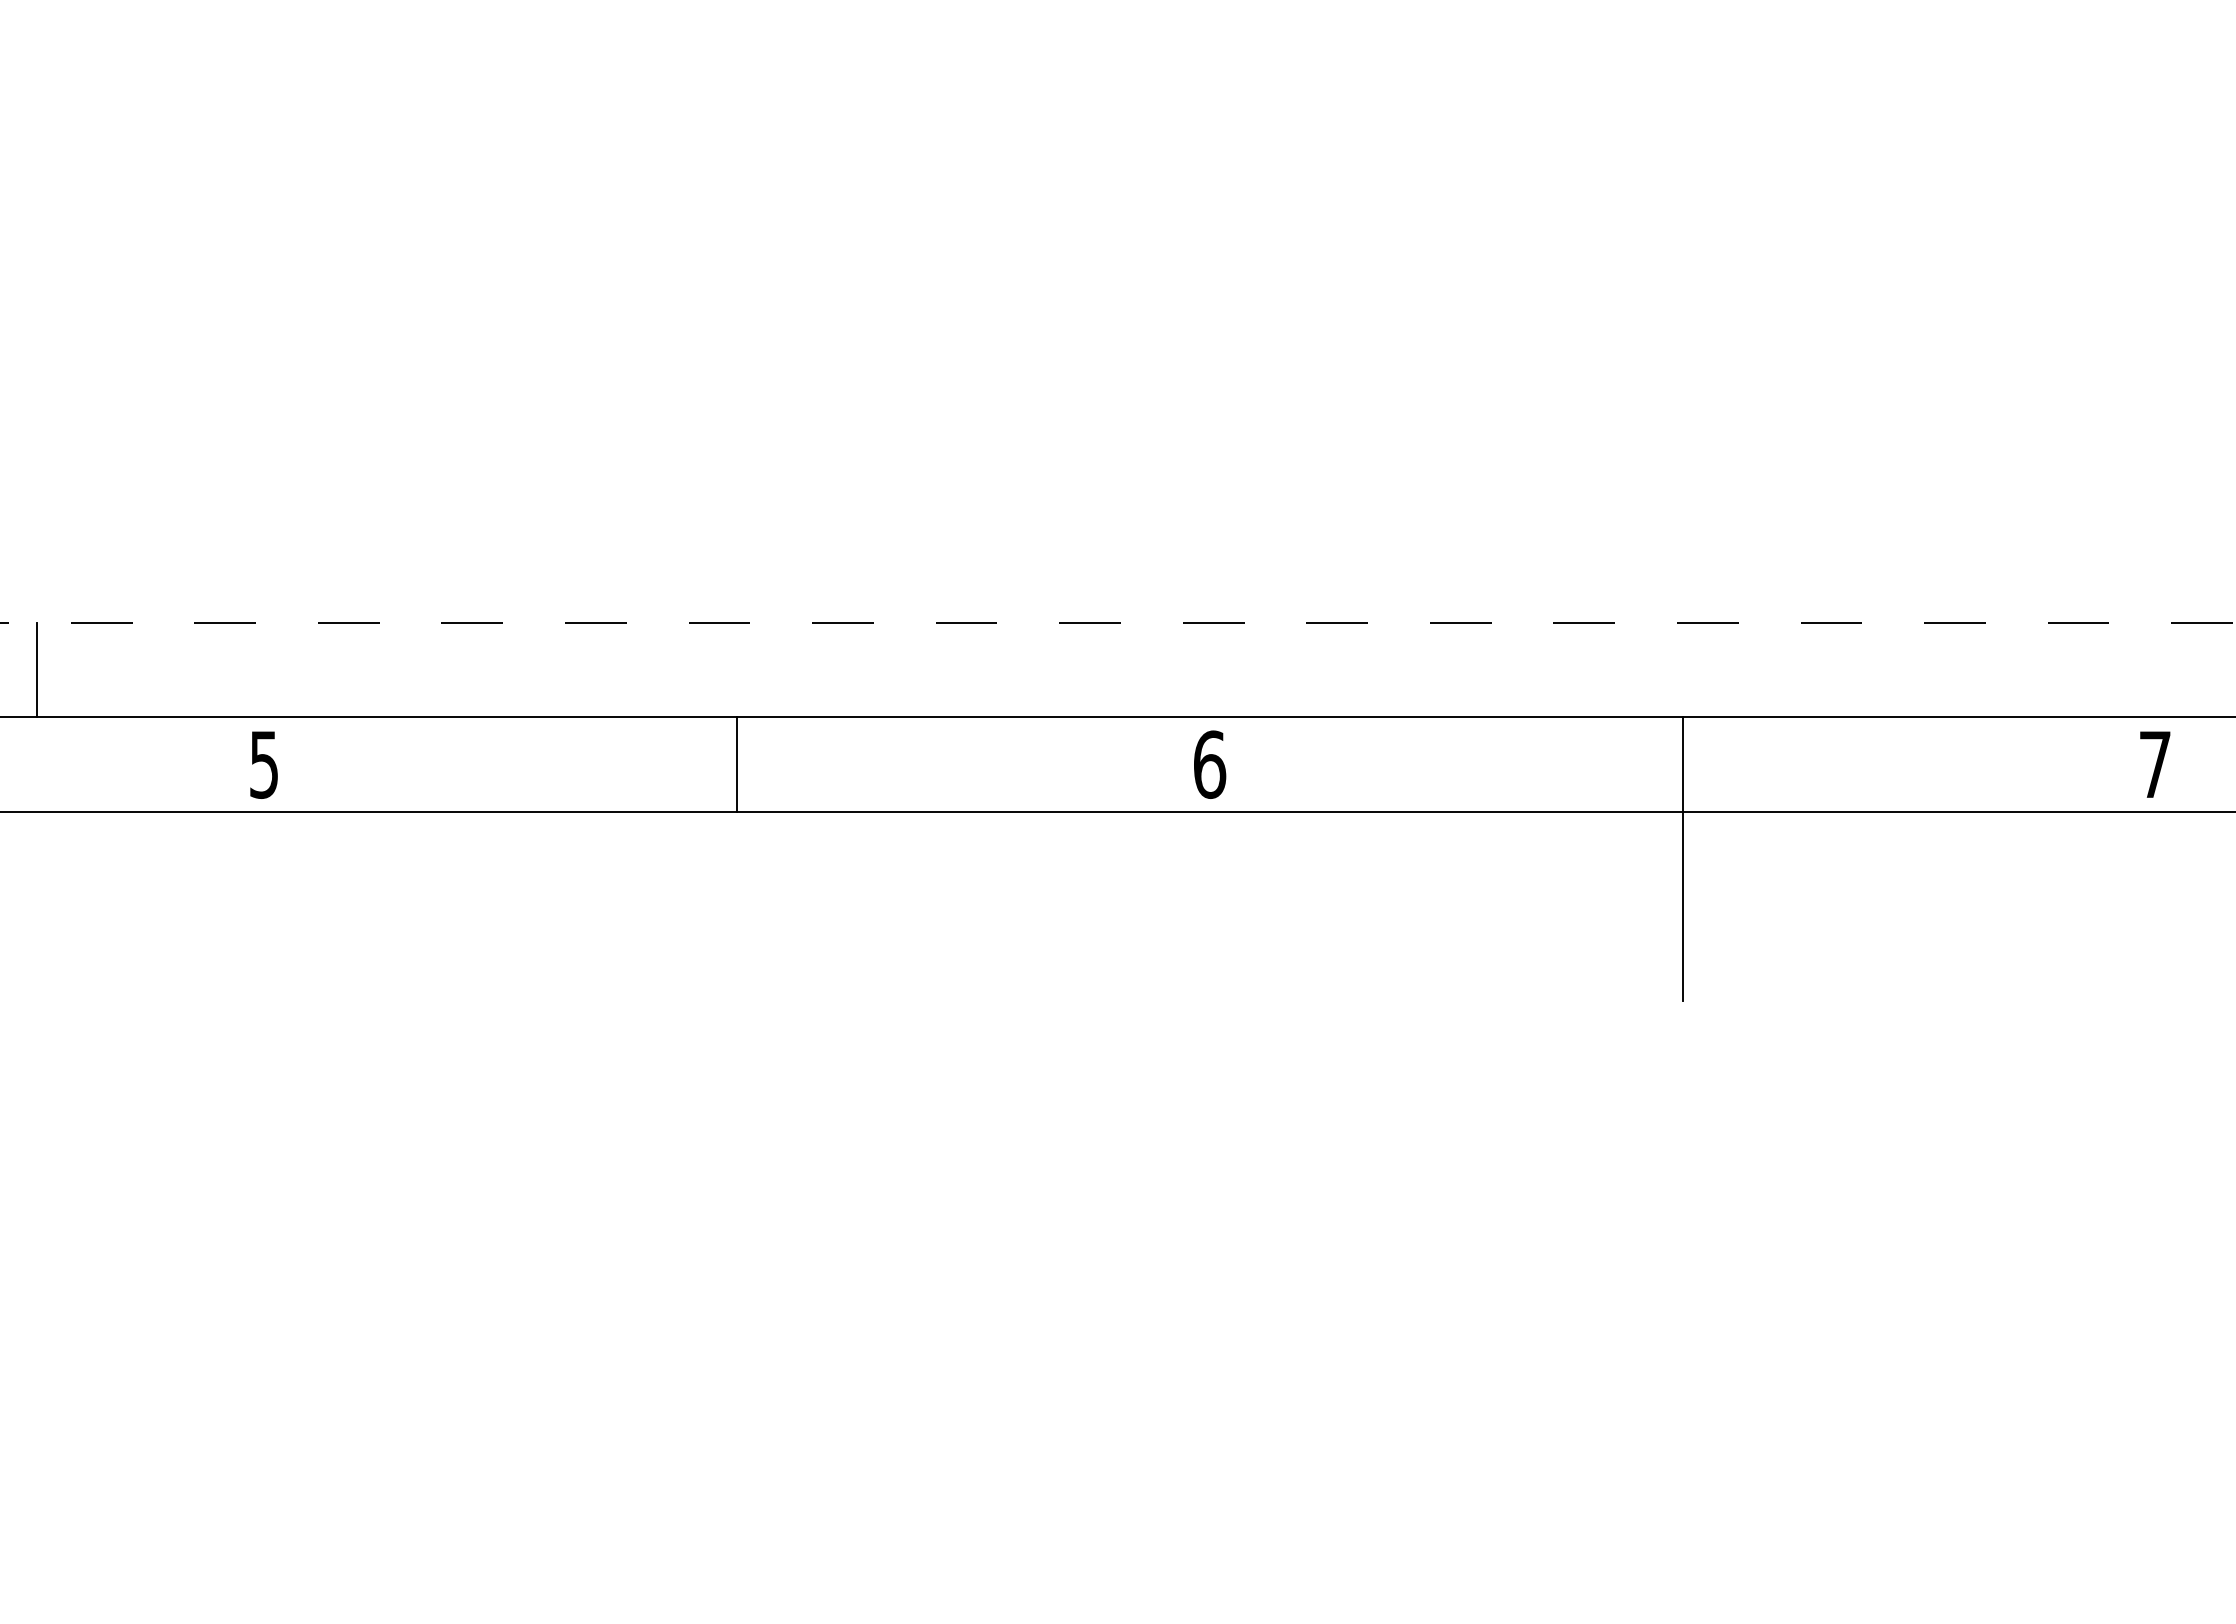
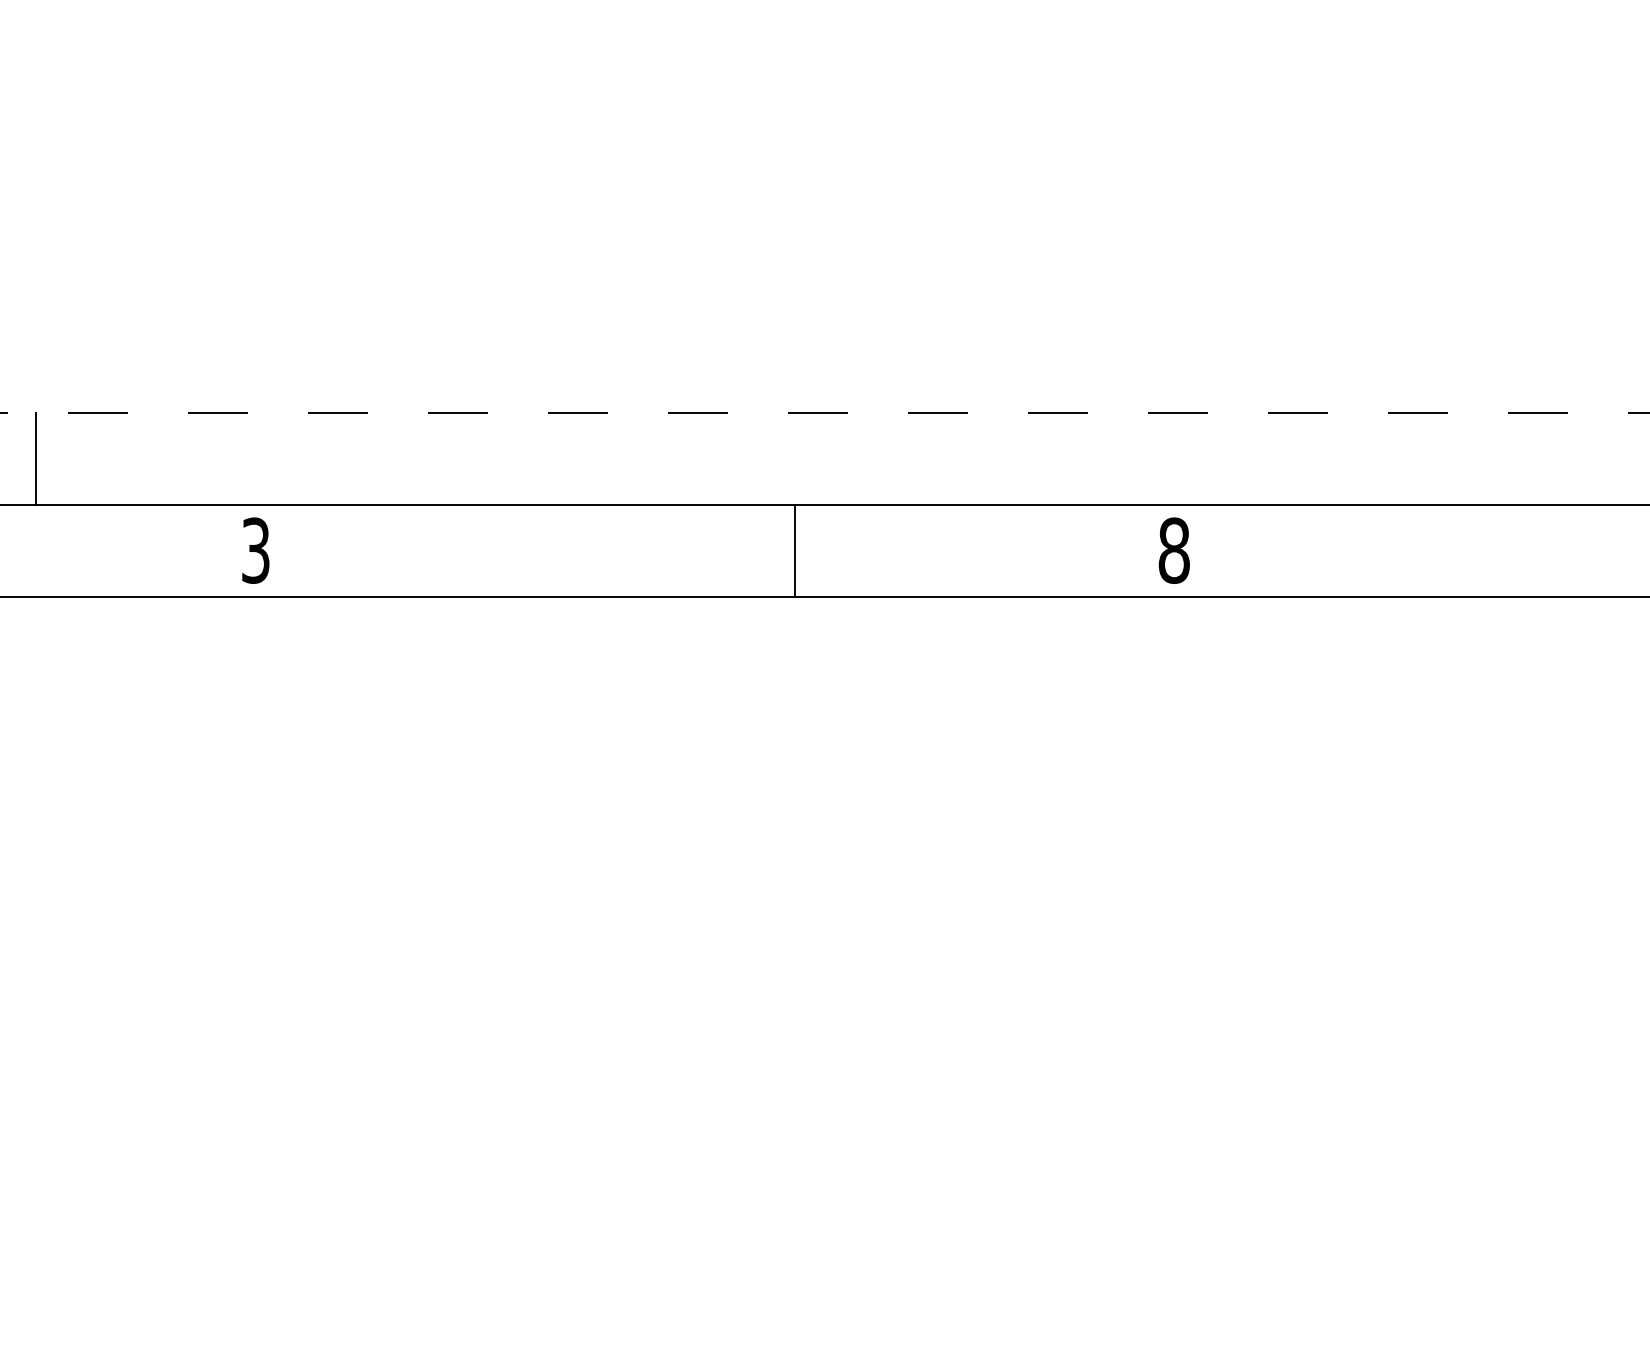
text: (264, 764) -> (256, 550), 5 -> 3
line: (737, 764) -> (795, 550), moved
text: (1209, 764) -> (1174, 550), 6 -> 8
line: (1682, 859) -> (1633, 642), removed

